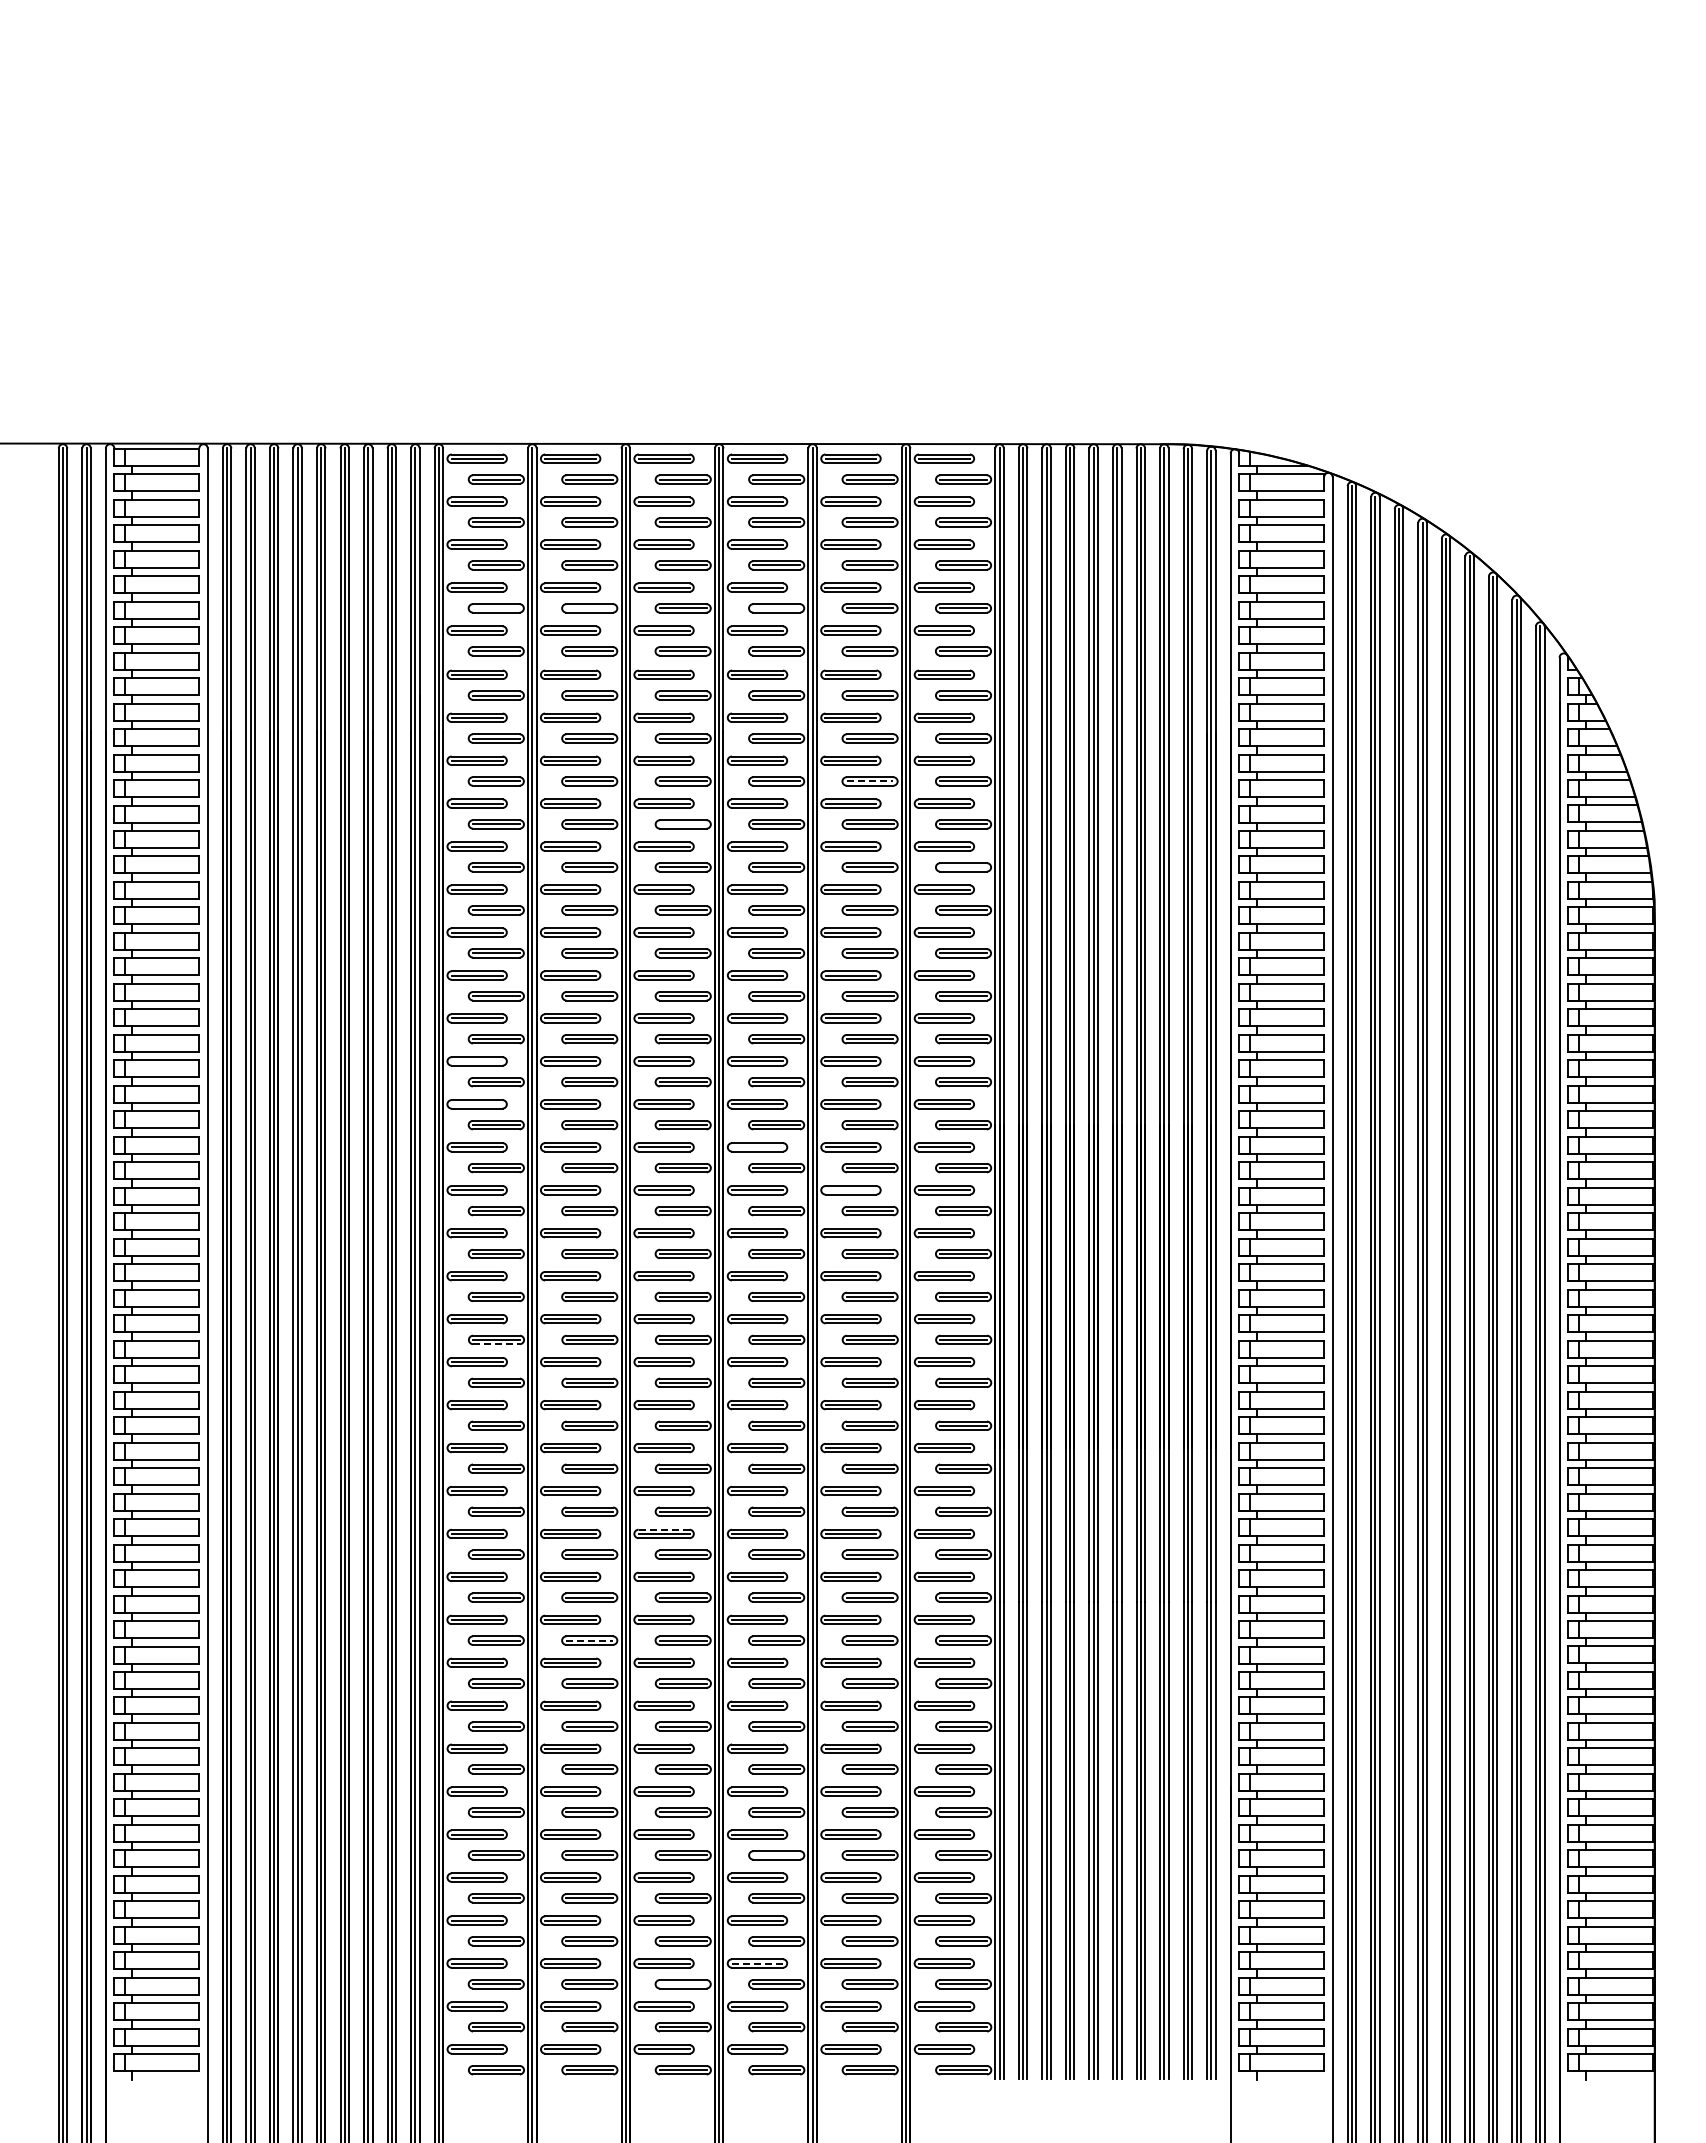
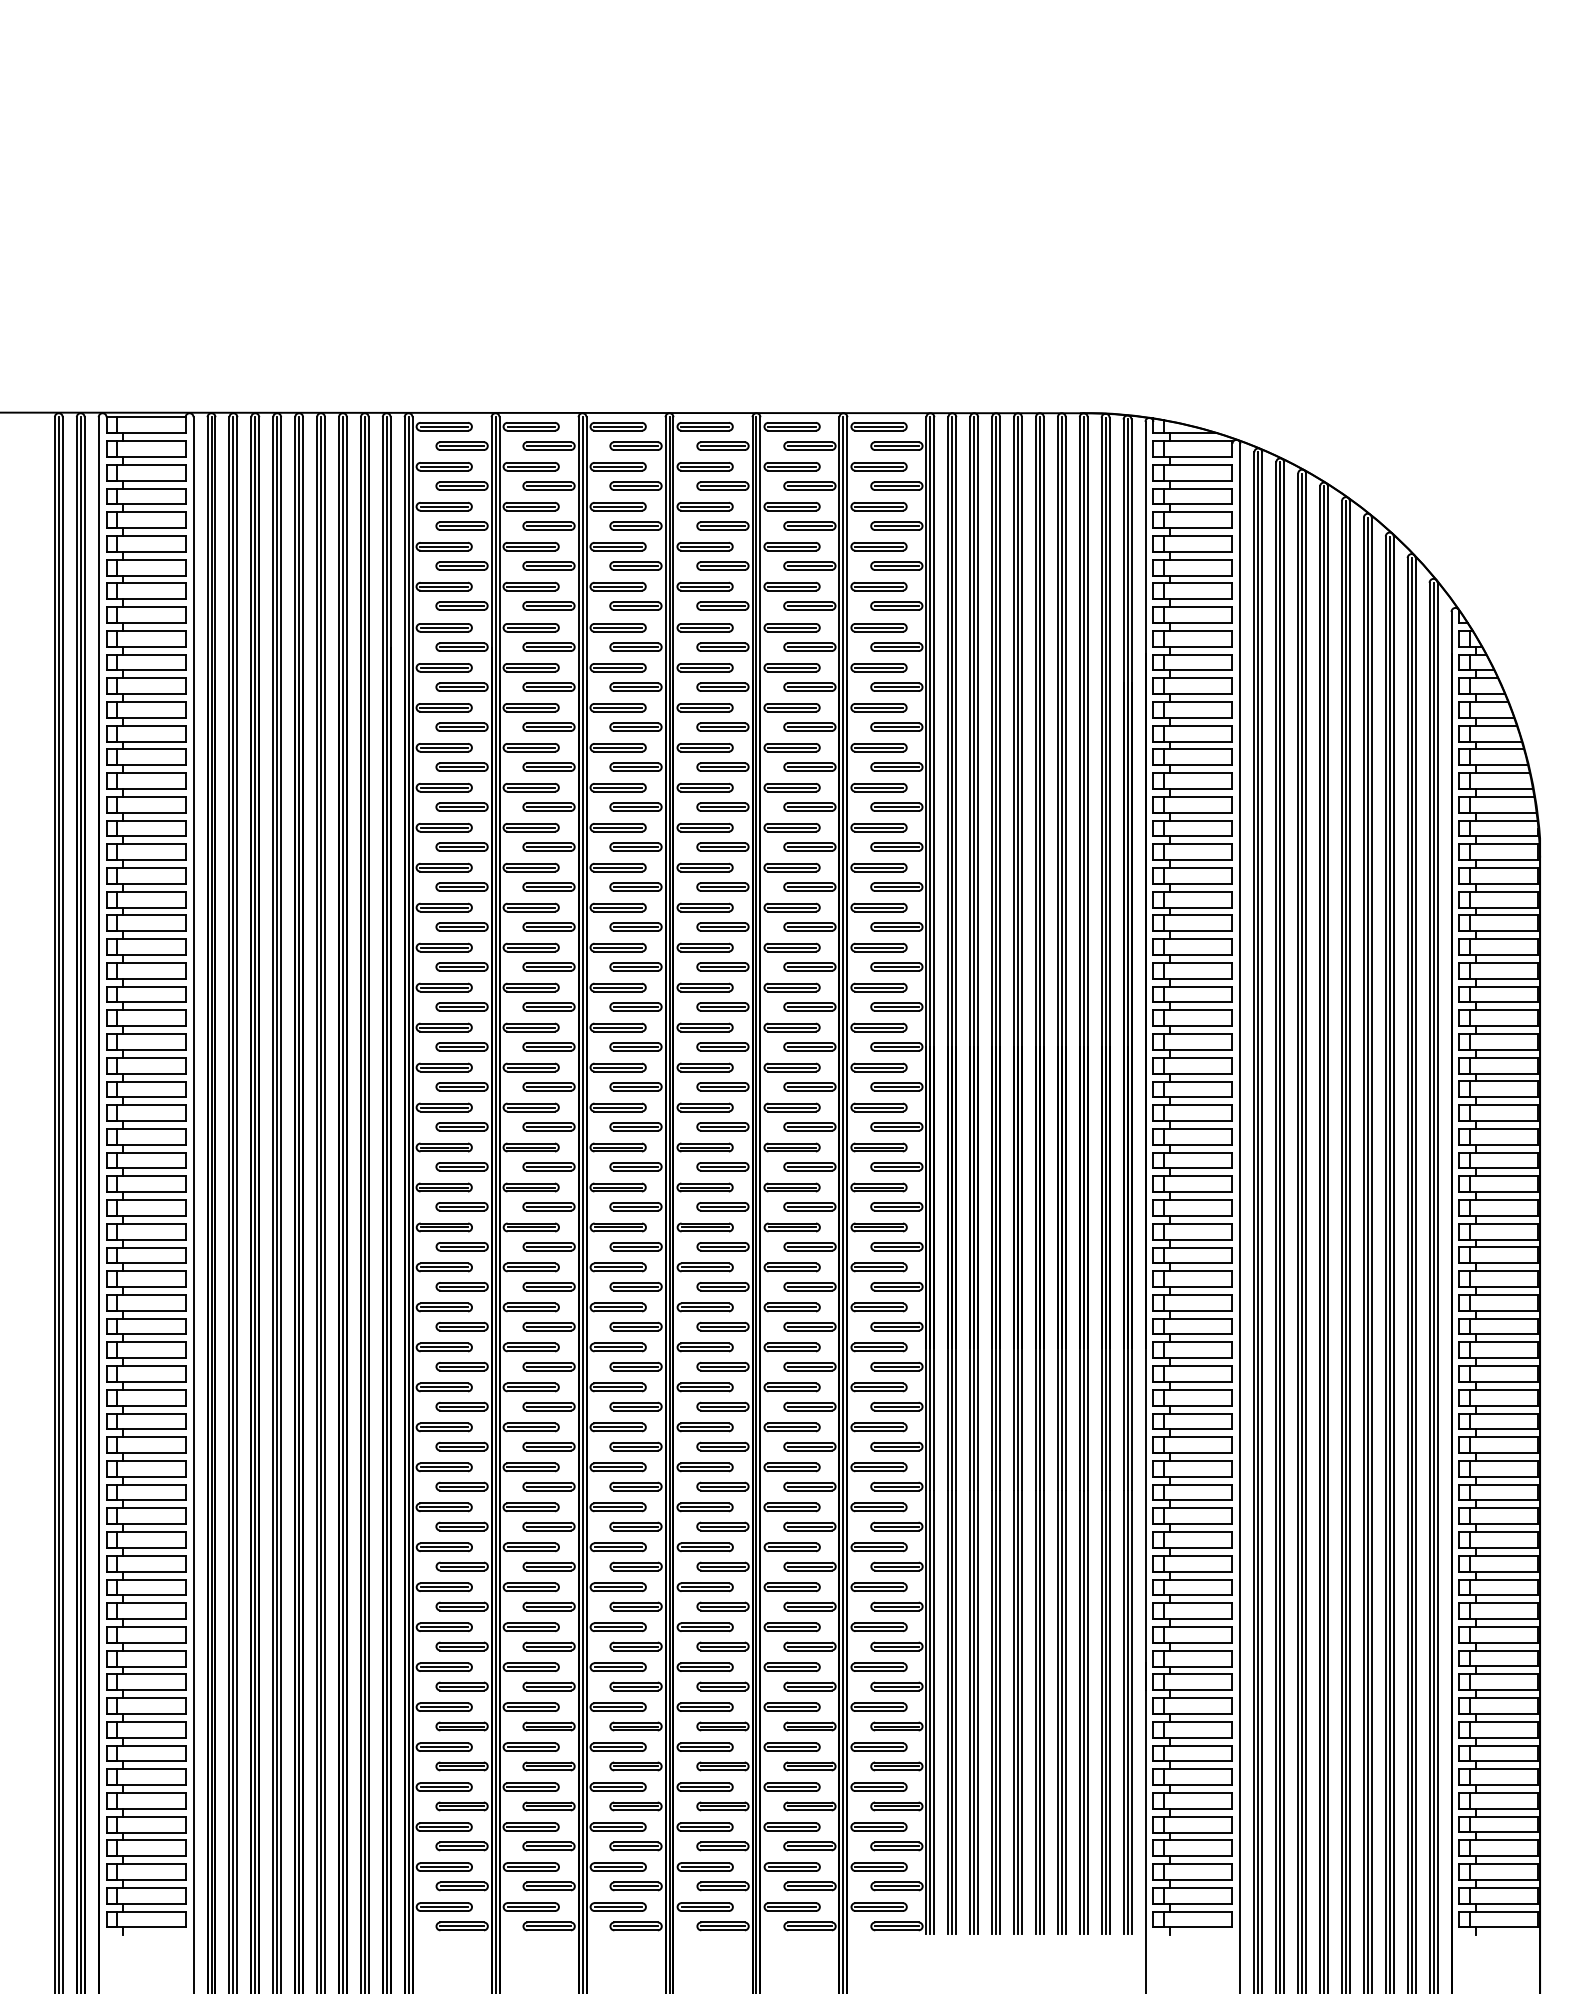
line: (495, 608) -> (461, 566), added
line: (589, 608) -> (548, 566), added
line: (776, 608) -> (722, 566), added
line: (870, 781) -> (810, 727), dashed -> solid
line: (682, 824) -> (635, 767), added
line: (963, 867) -> (896, 807), added
line: (476, 1061) -> (443, 987), added
line: (476, 1104) -> (443, 1027), added
line: (757, 1147) -> (705, 1067), added
line: (850, 1190) -> (791, 1107), added
line: (496, 1344) -> (462, 1251), dashed -> solid
line: (664, 1529) -> (618, 1423), dashed -> solid
line: (590, 1640) -> (549, 1526), dashed -> solid
line: (776, 1855) -> (722, 1726), added
line: (756, 1963) -> (704, 1827), dashed -> solid
line: (682, 1984) -> (635, 1846), added

